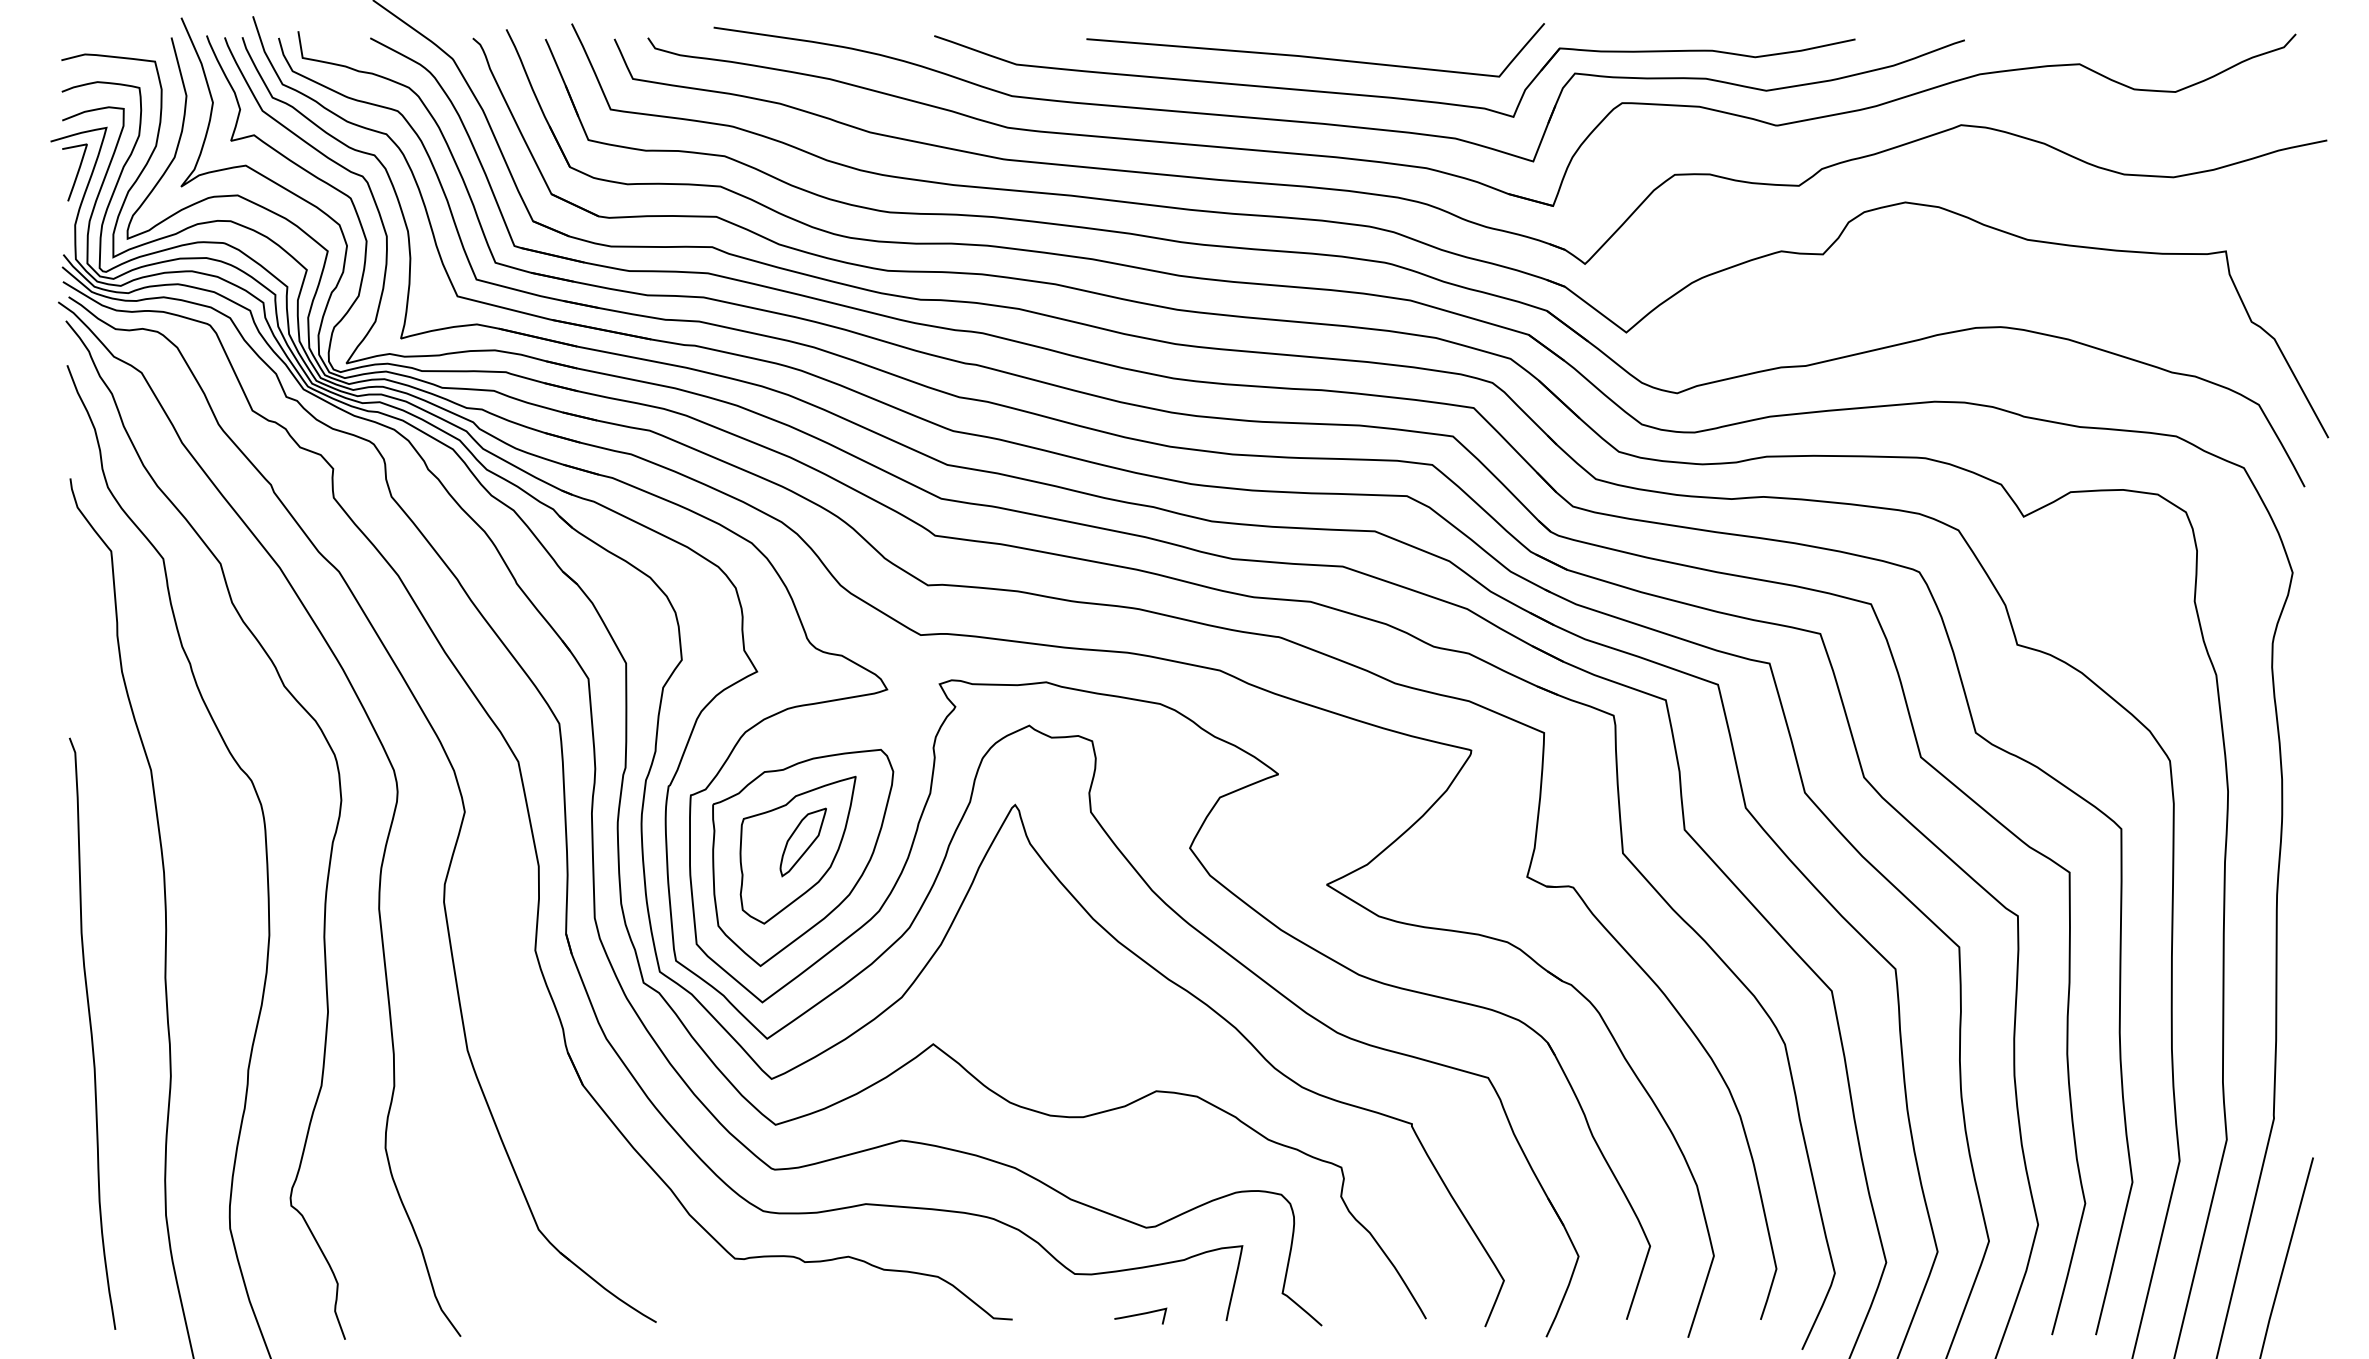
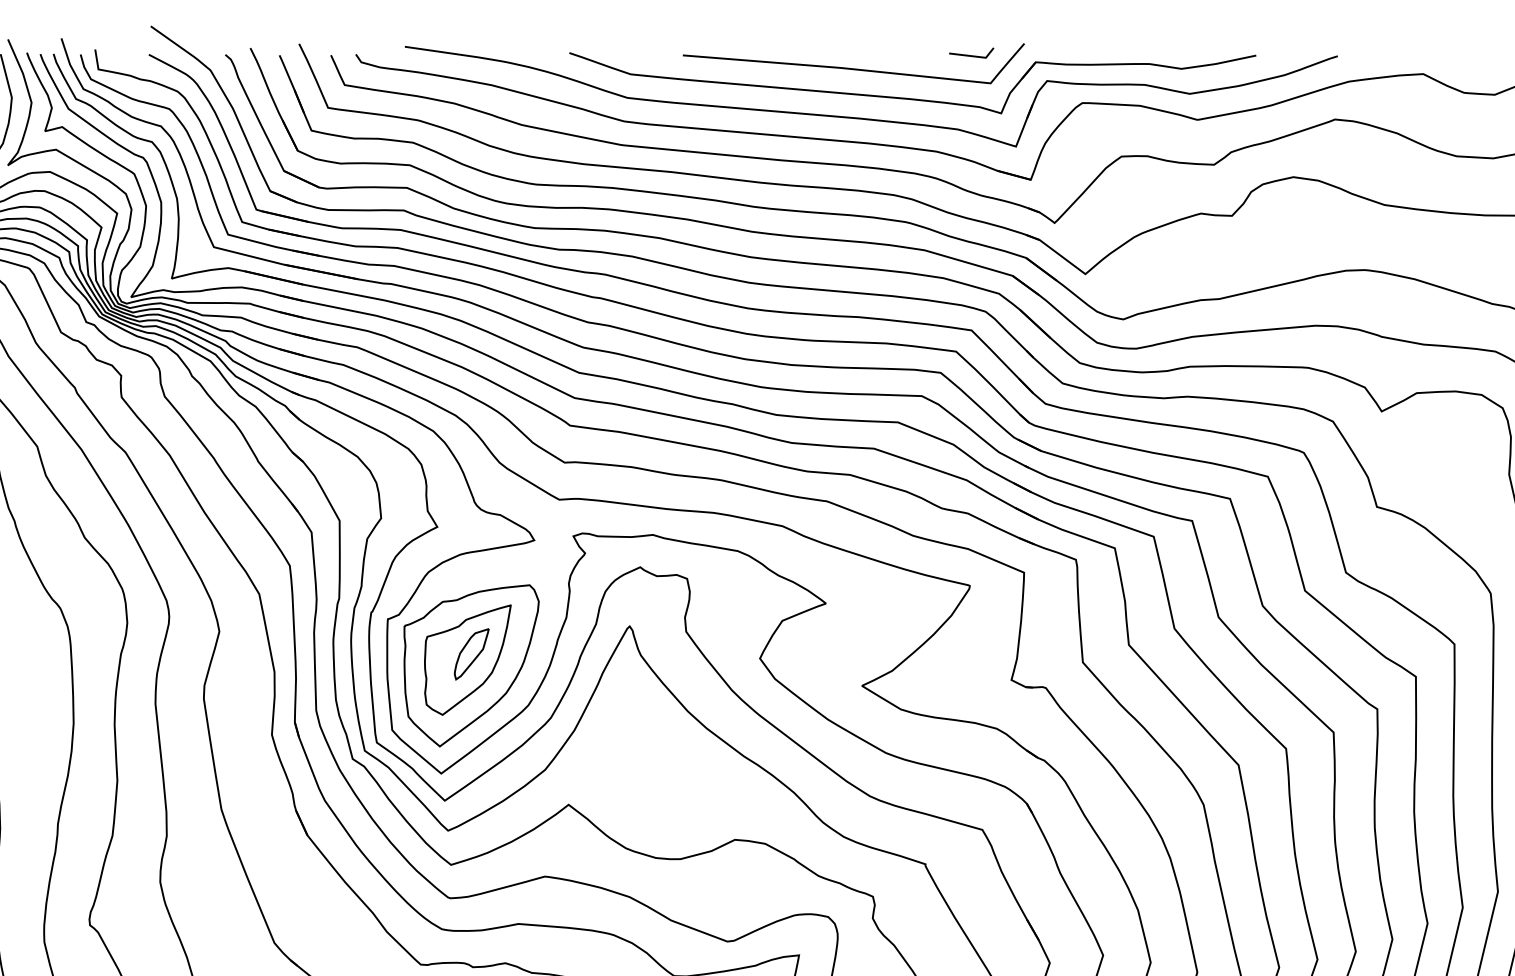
line: (1473, 39) -> (971, 55), added

